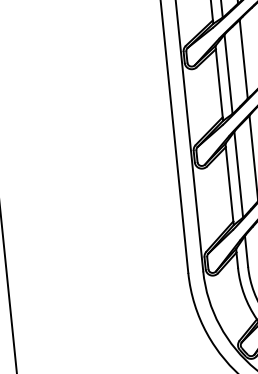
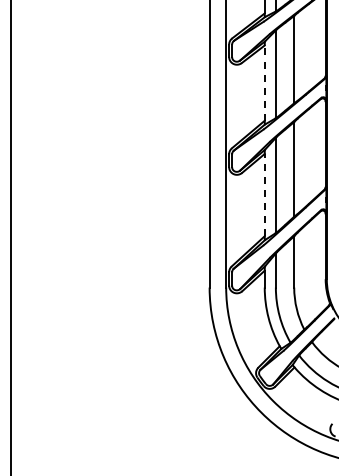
line: (219, 83) -> (264, 83), solid -> dashed
line: (229, 183) -> (264, 194), solid -> dashed

